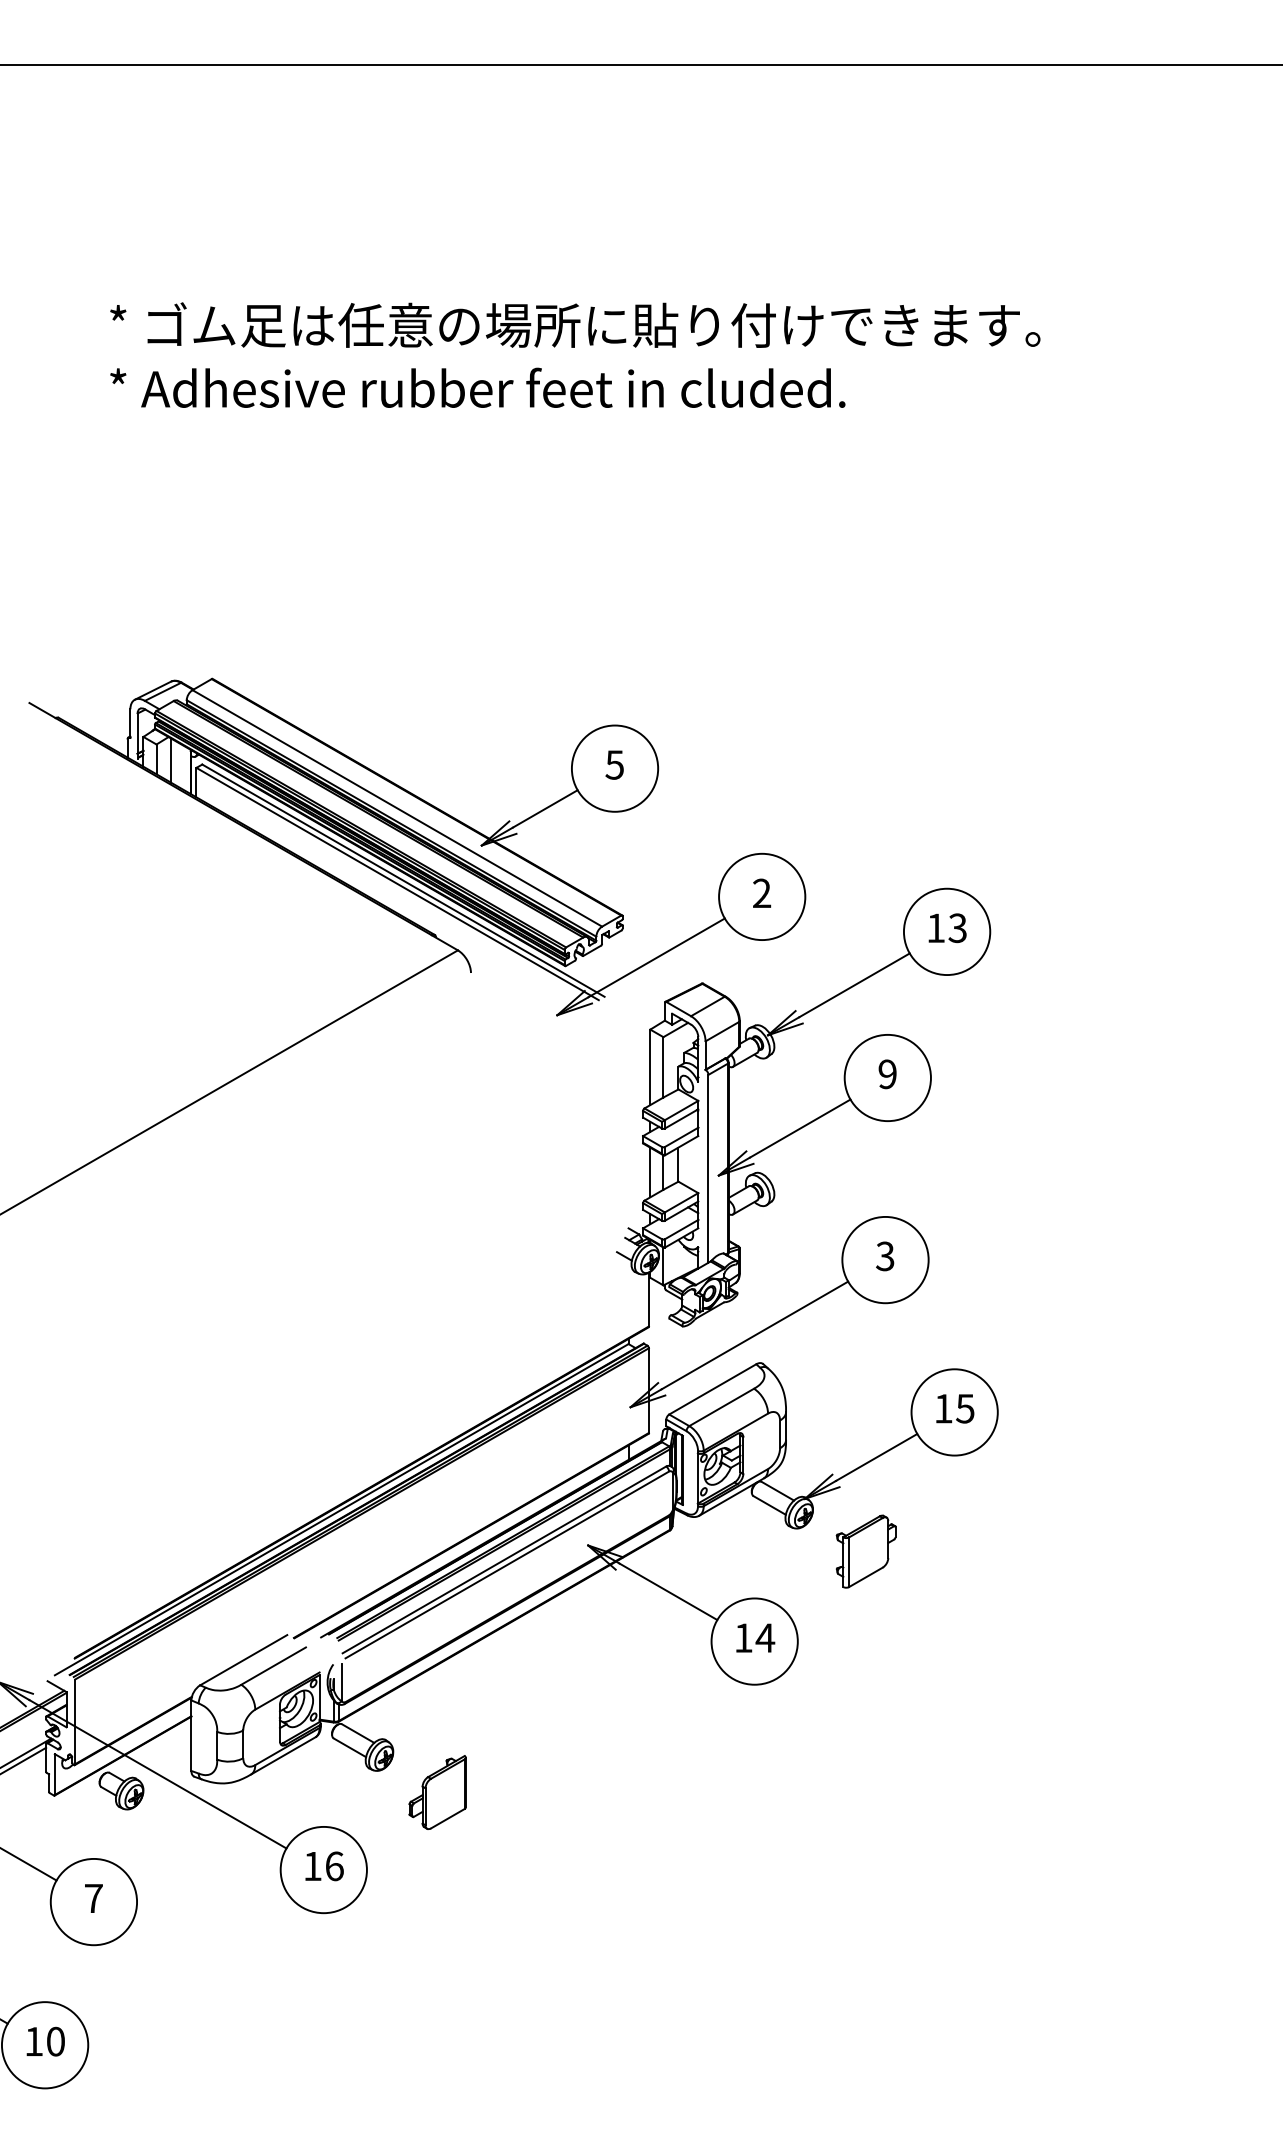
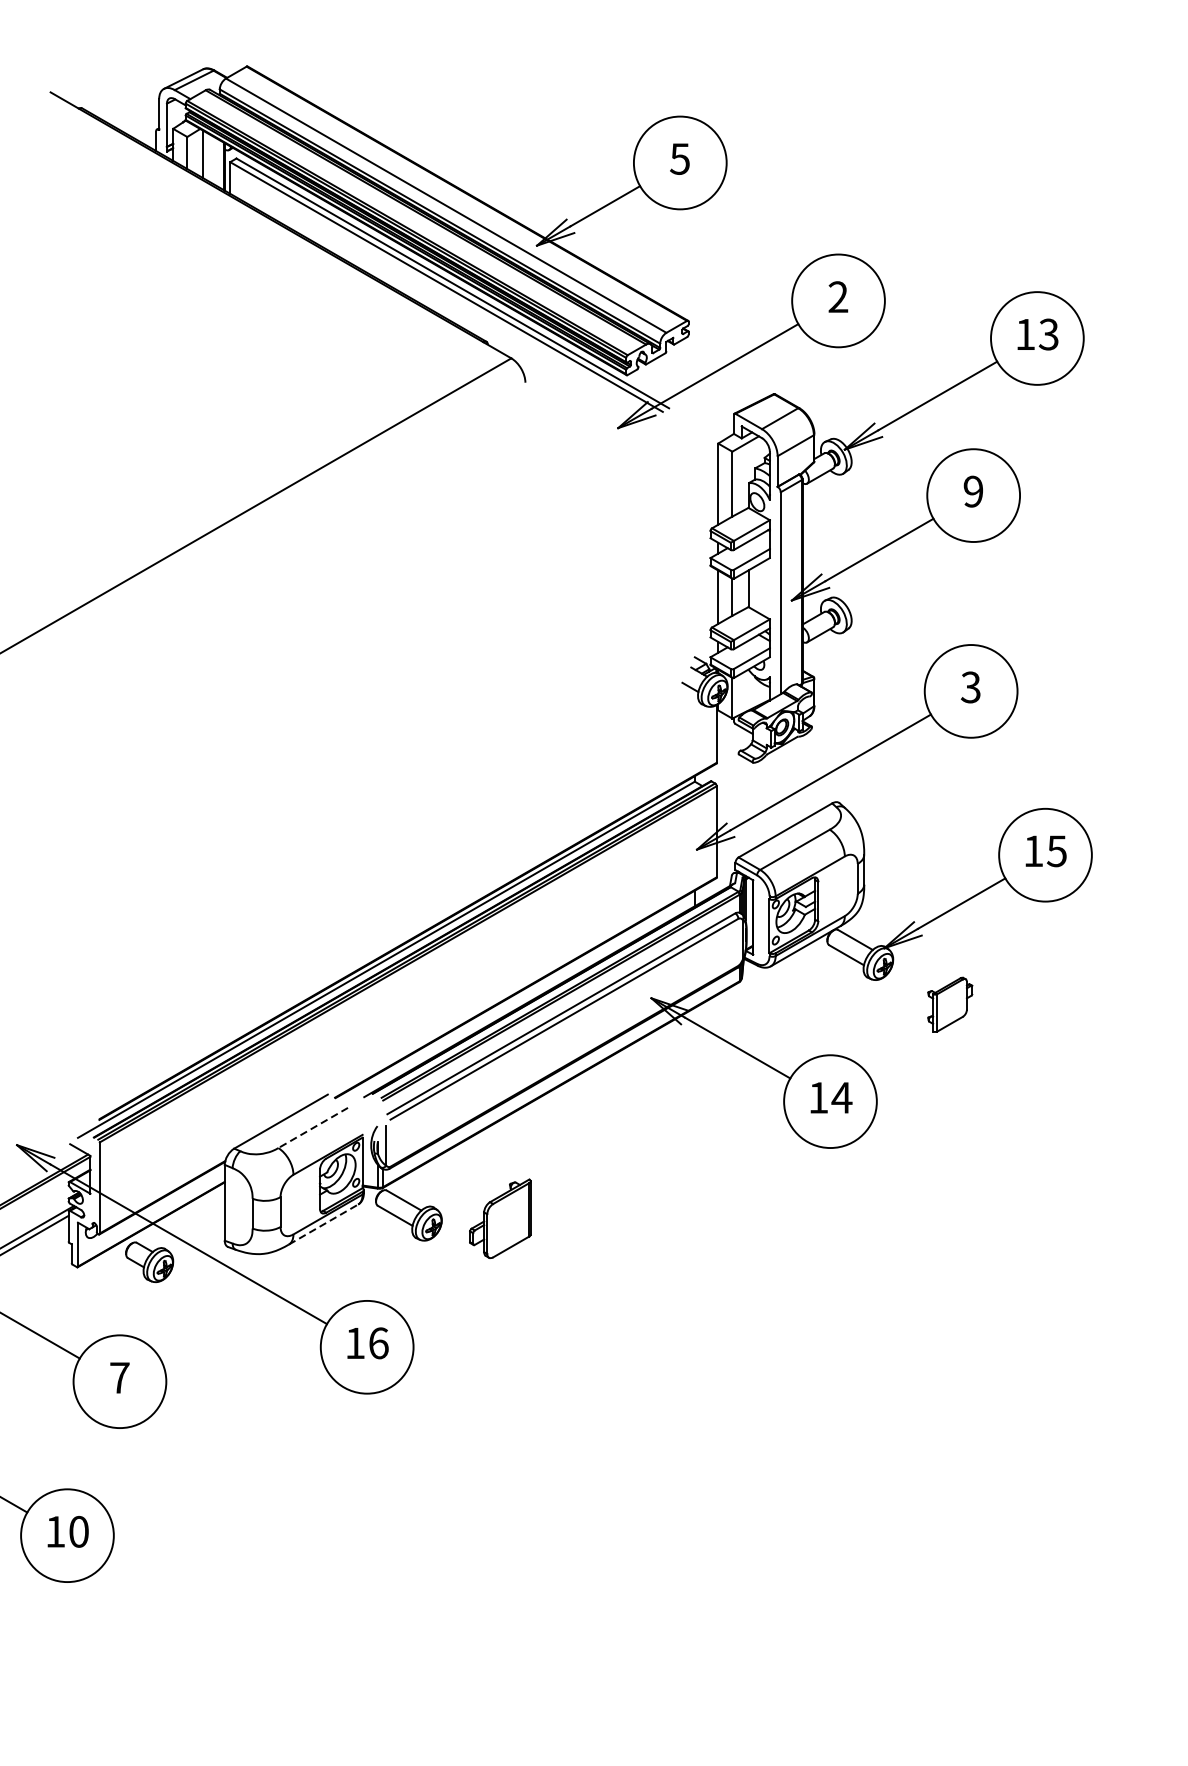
part: (865, 1551) -> (949, 1004), size x0.7
line: (273, 1666) -> (313, 1128), solid -> dashed
line: (283, 1755) -> (323, 1224), solid -> dashed
part: (437, 1792) -> (500, 1218), moved

